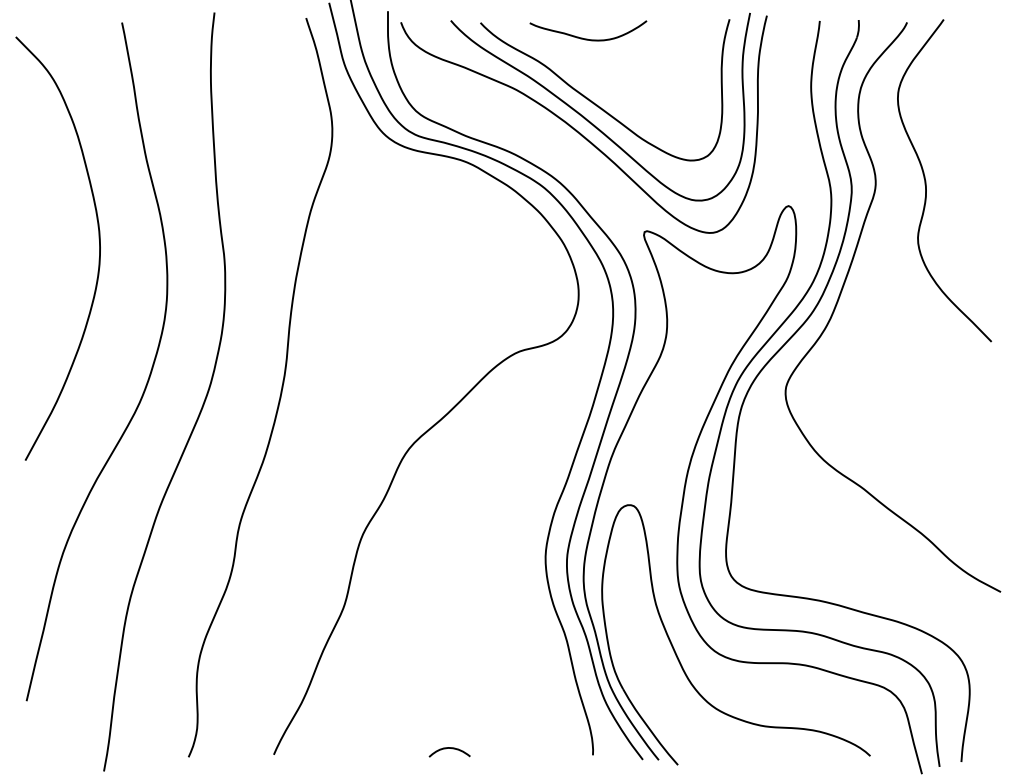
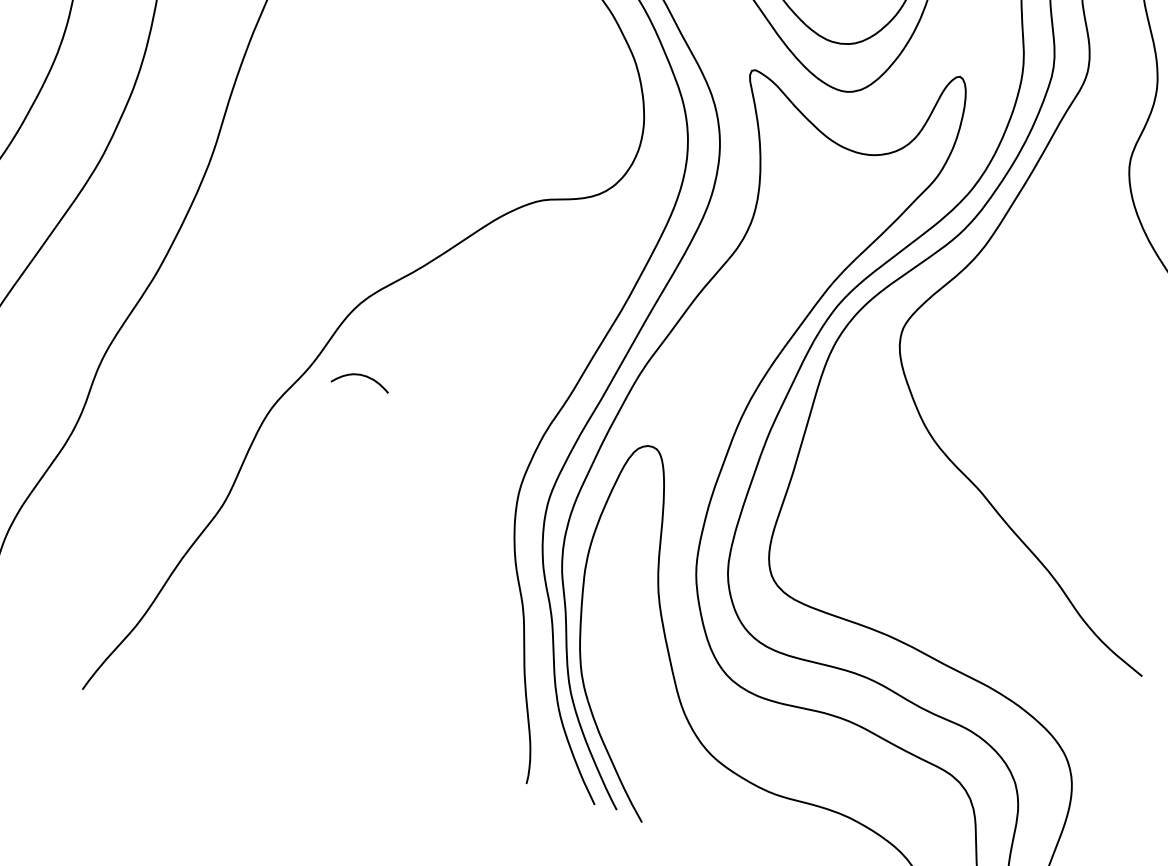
curve: (449, 748) -> (361, 375), moved

